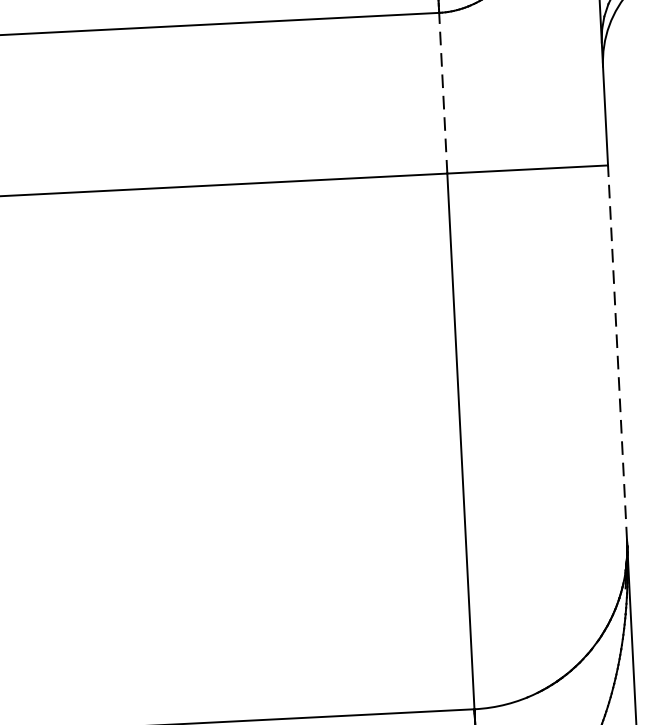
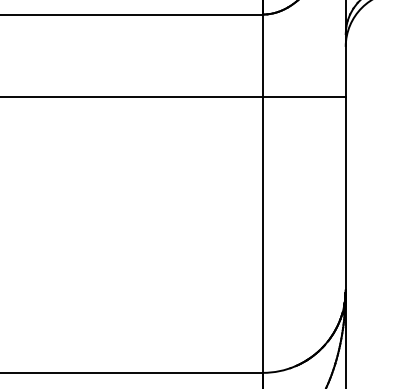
line: (444, 92) -> (263, 55), dashed -> solid
line: (617, 352) -> (345, 193), dashed -> solid

